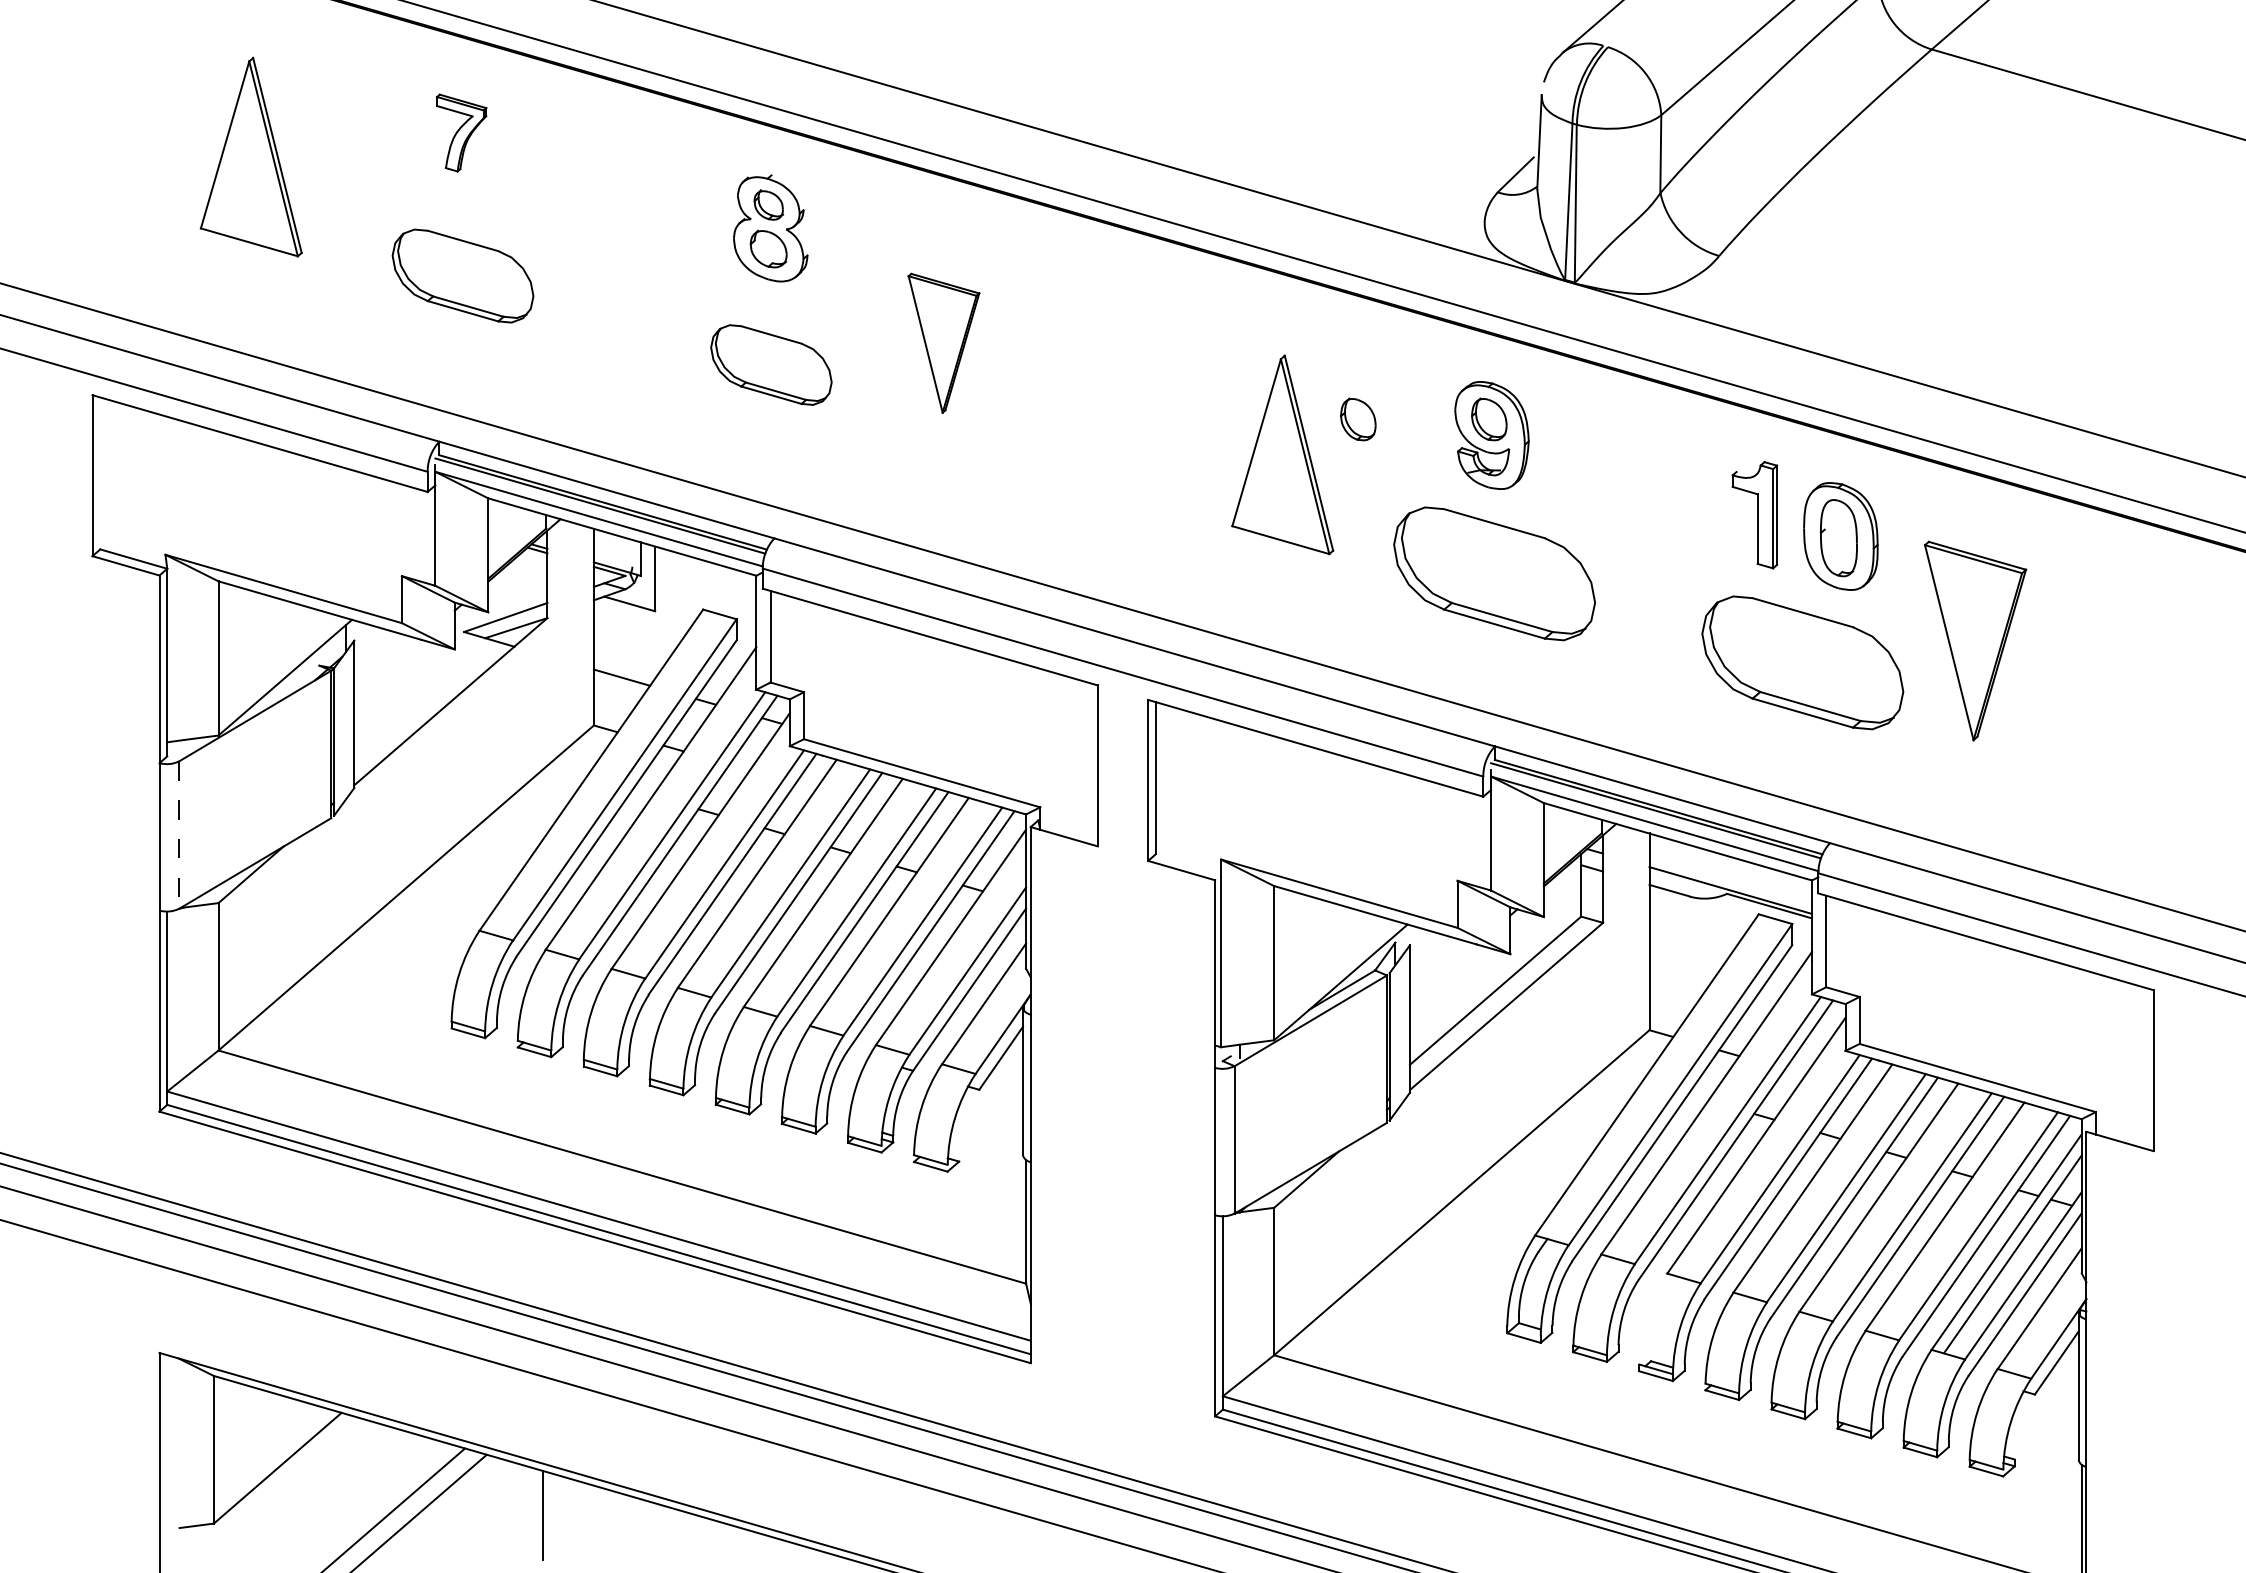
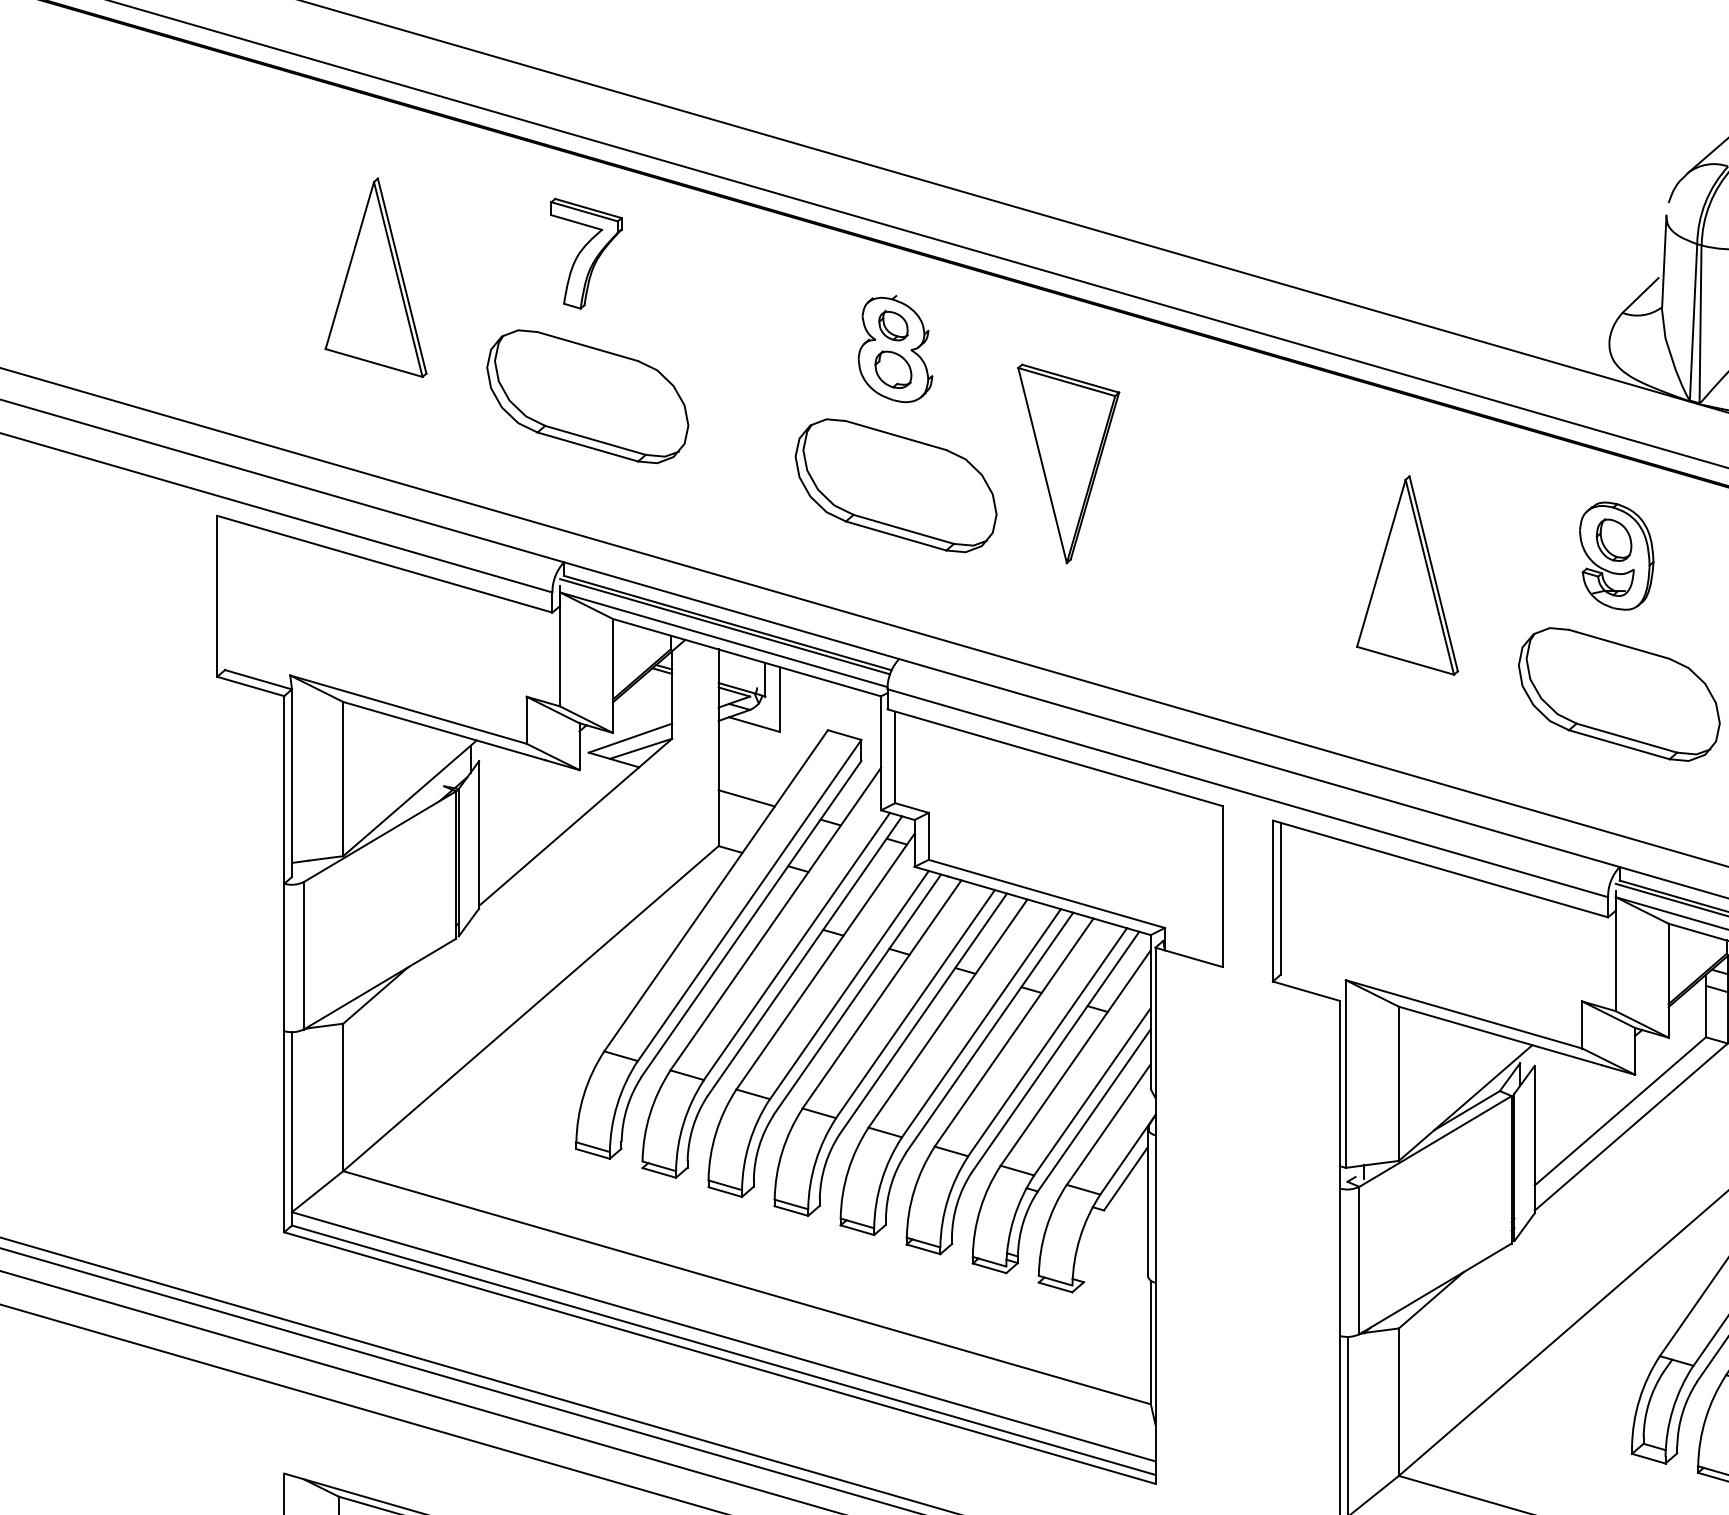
part: (461, 132) -> (586, 253), size x1.43
part: (462, 275) -> (587, 396), size x1.43
part: (943, 343) -> (1068, 464), size x1.43
part: (771, 364) -> (896, 485), size x1.67
part: (1358, 419) -> (1483, 540), removed
line: (179, 835) -> (304, 956), dashed -> solid

